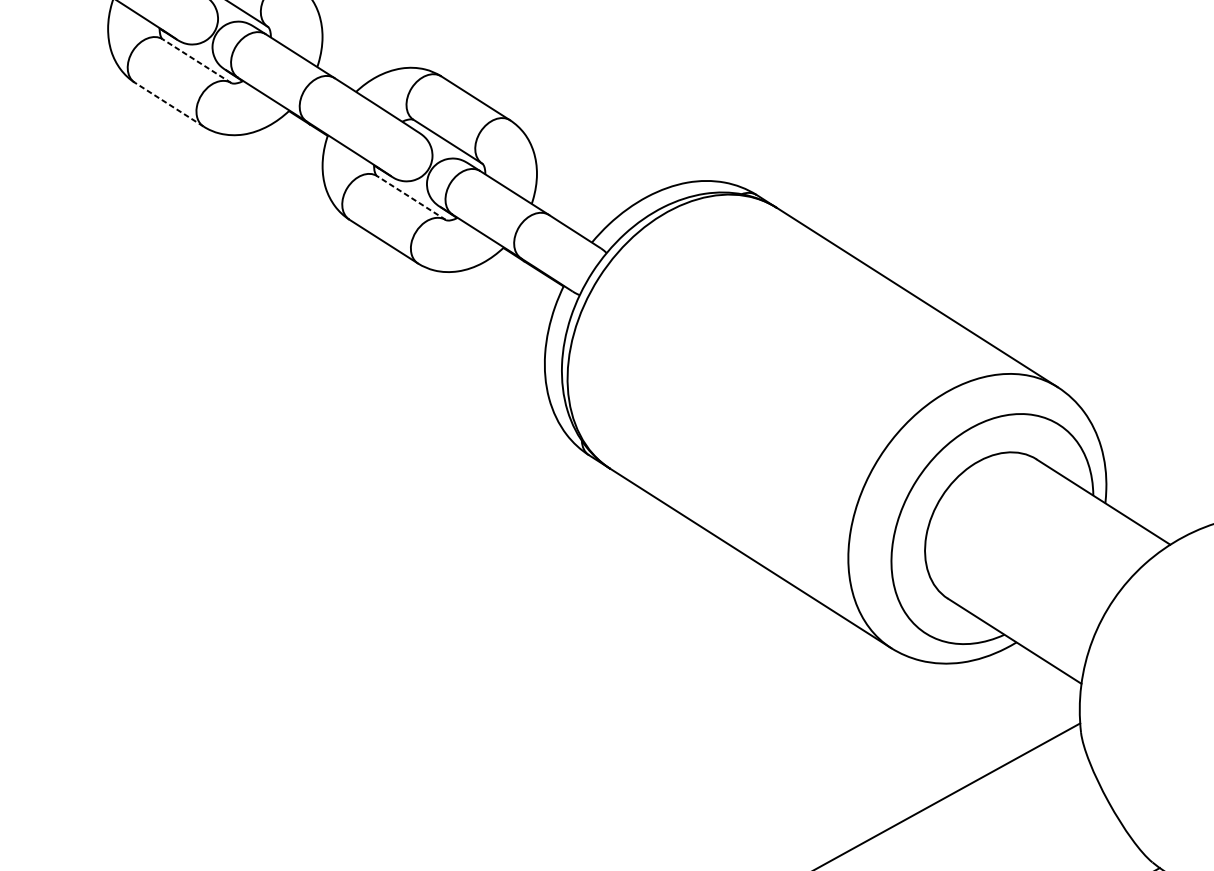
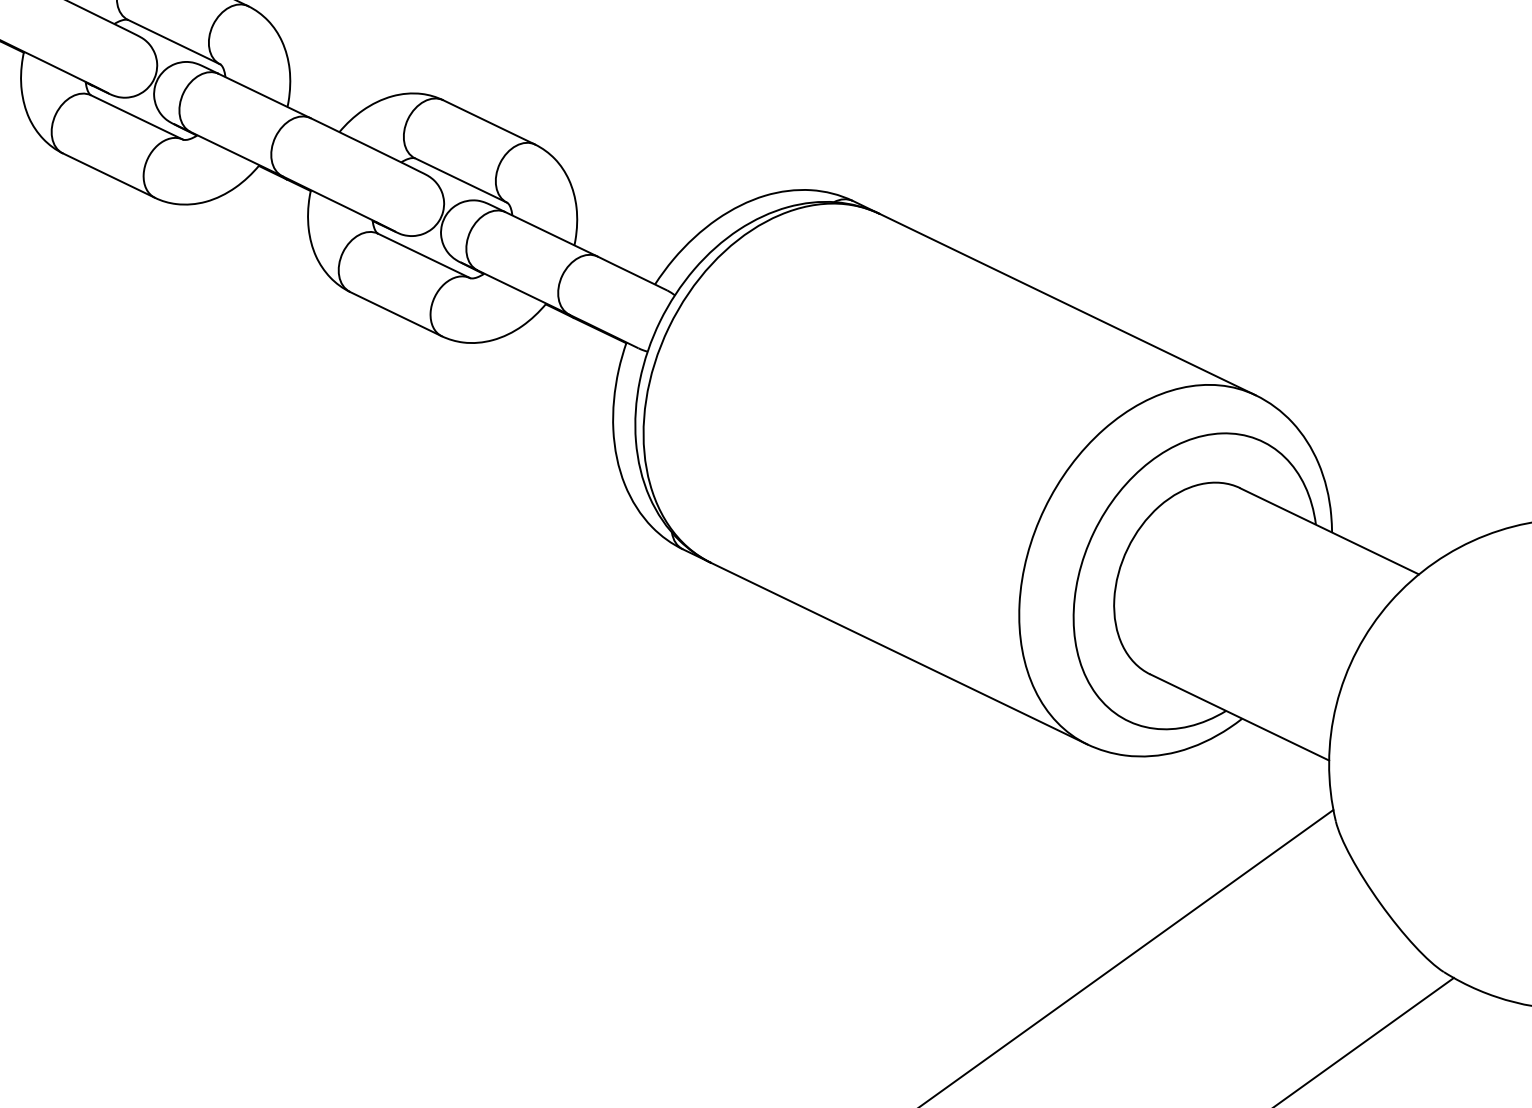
line: (196, 61) -> (136, 117), dashed -> solid
line: (169, 104) -> (109, 175), dashed -> solid
line: (411, 197) -> (423, 255), dashed -> solid

